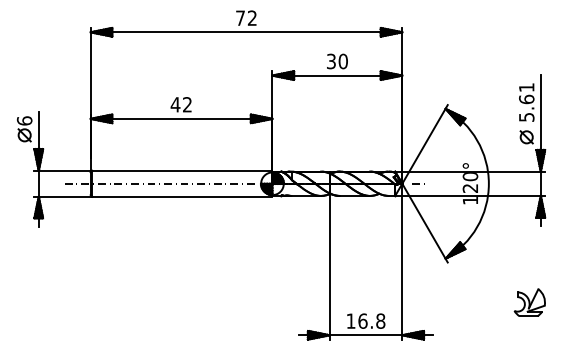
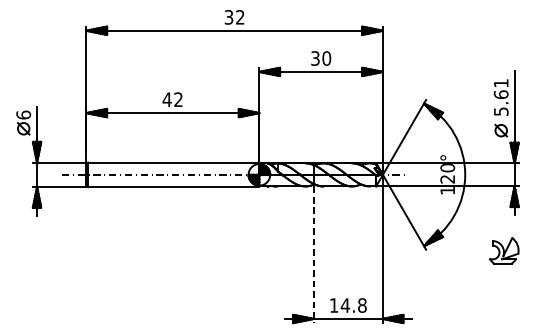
text: (240, 17) -> (228, 16), 72 -> 32
line: (329, 267) -> (313, 254), solid -> dashed
part: (529, 302) -> (503, 250), moved
text: (362, 320) -> (345, 304), 16.8 -> 14.8

